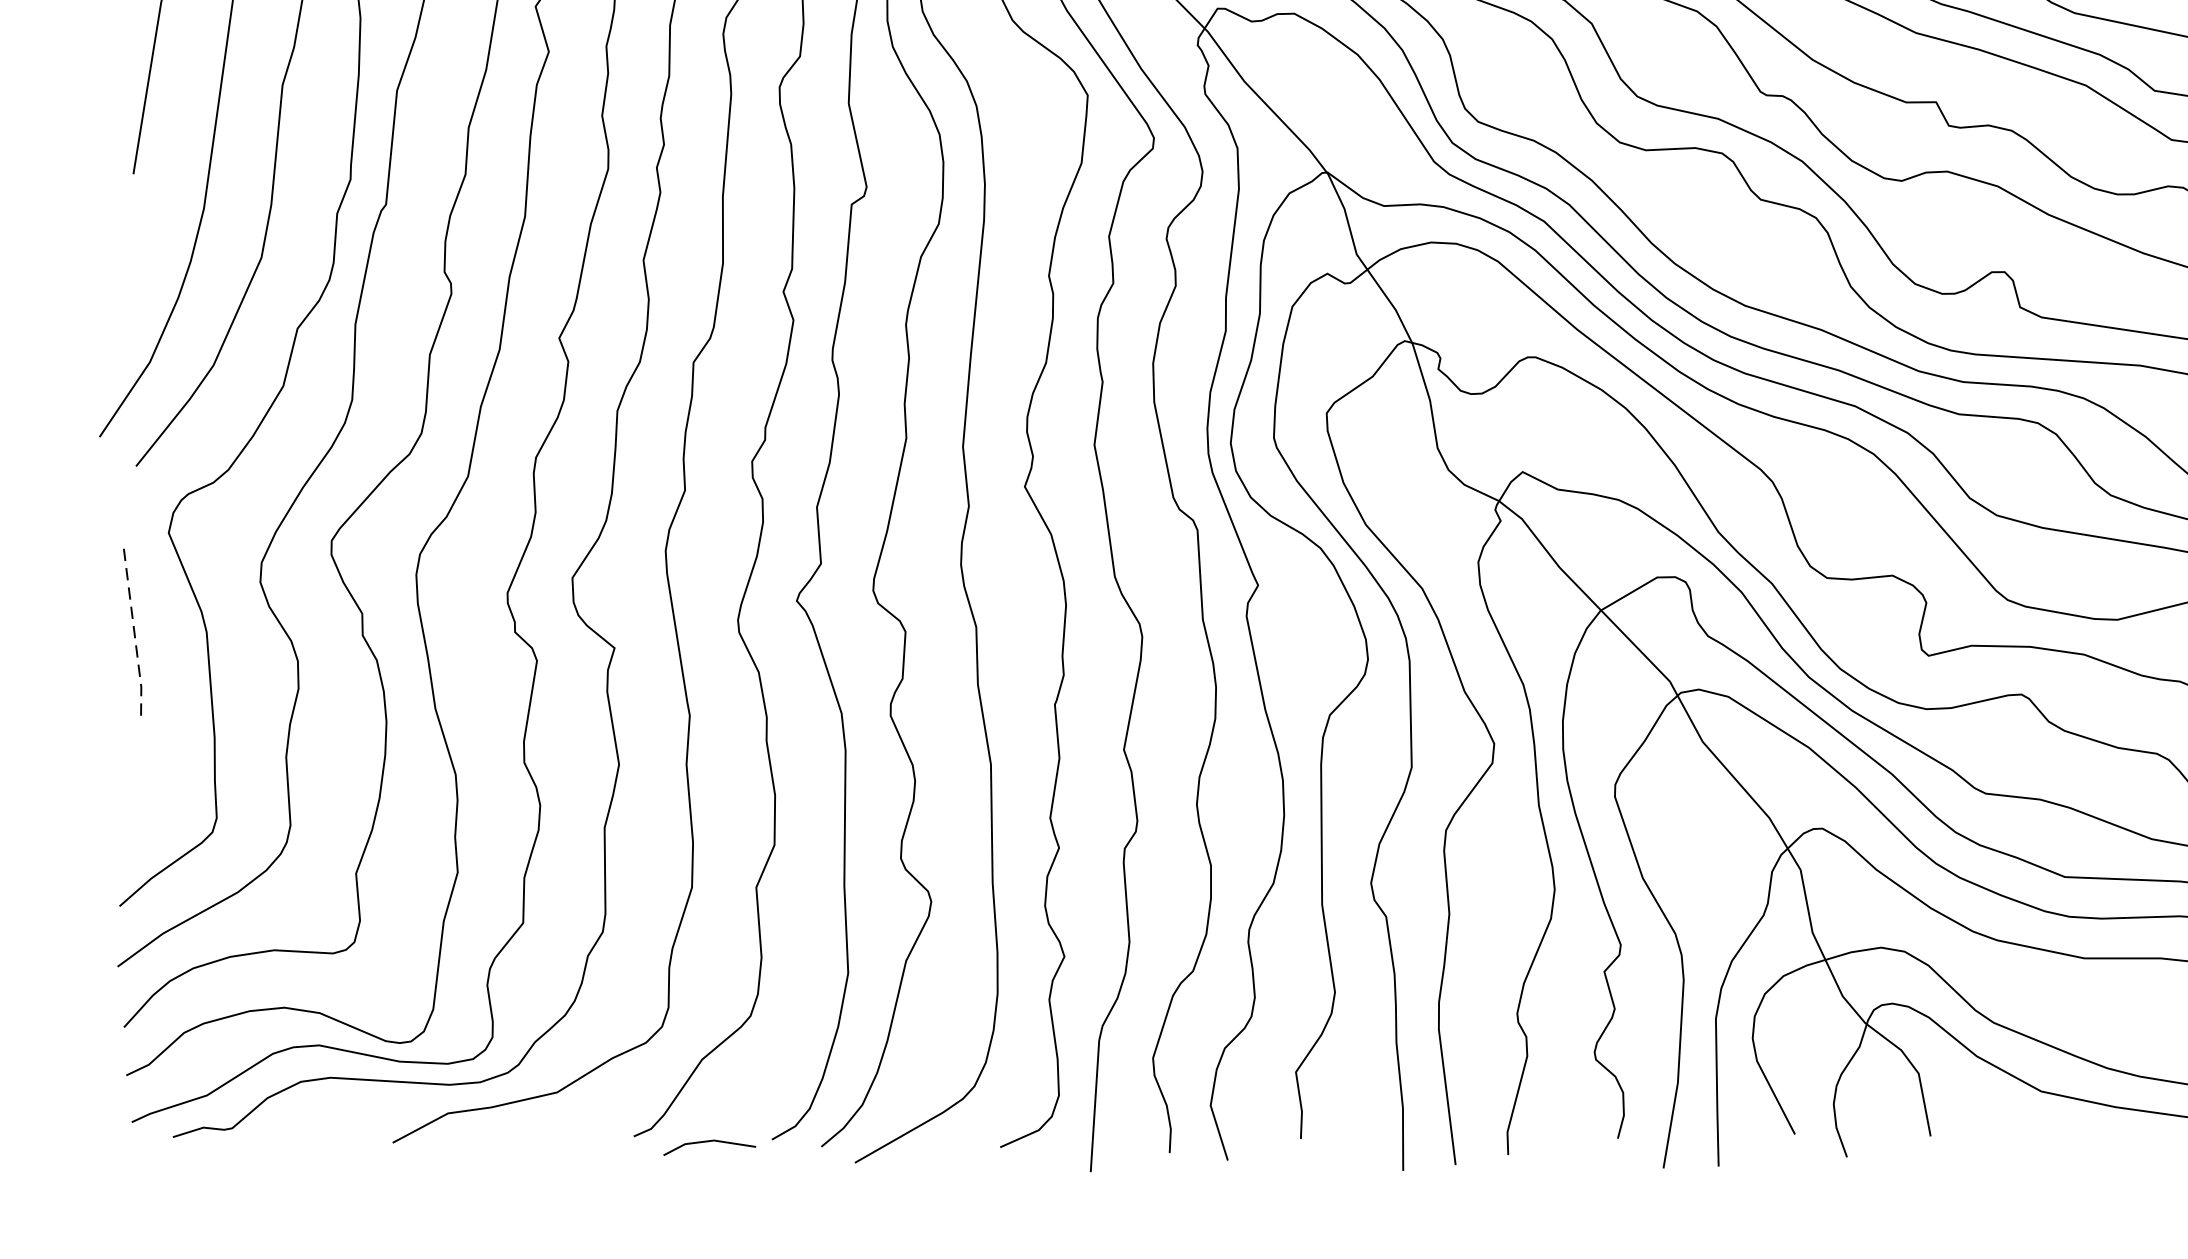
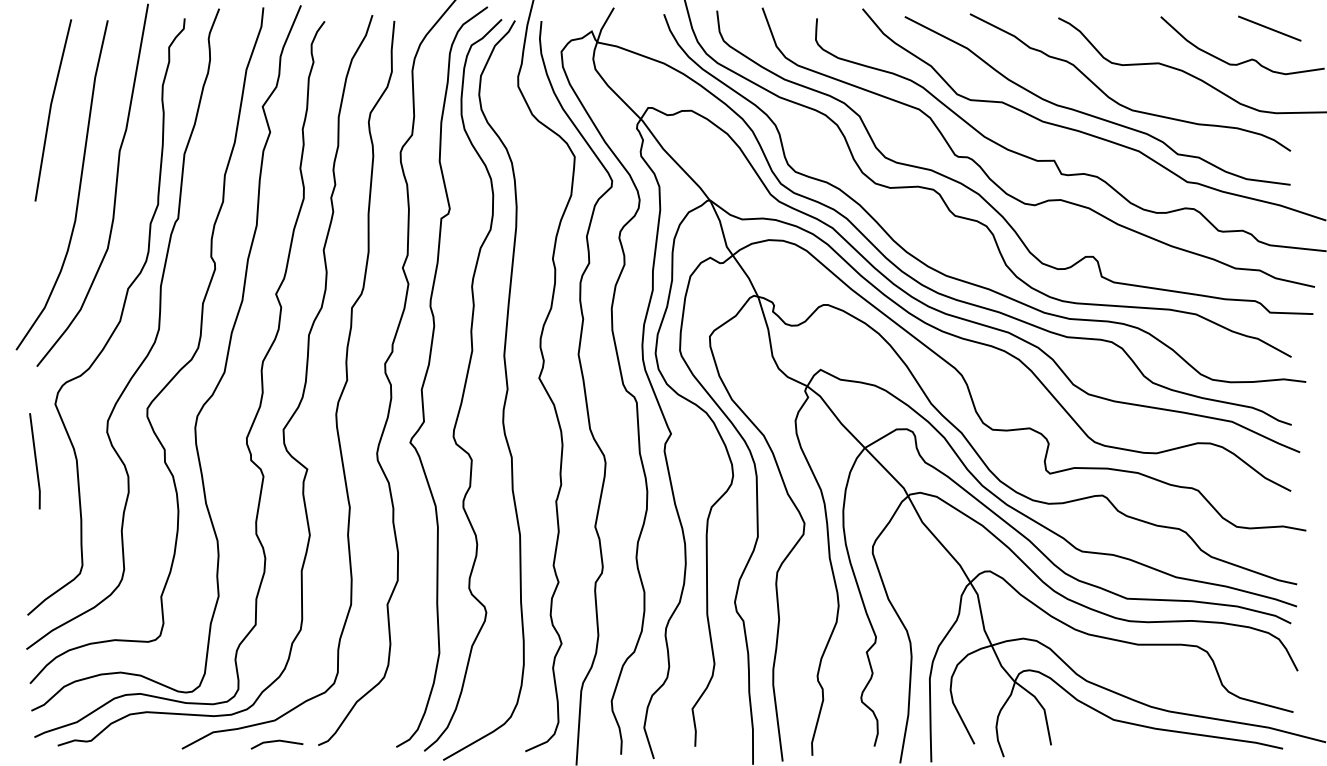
line: (135, 636) -> (36, 462), dashed -> solid
line: (706, 1143) -> (275, 742), moved

